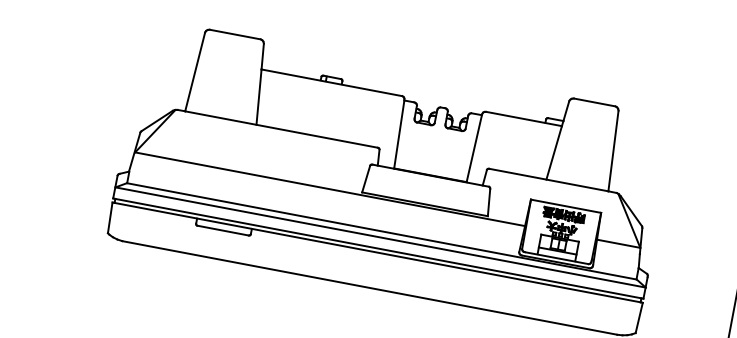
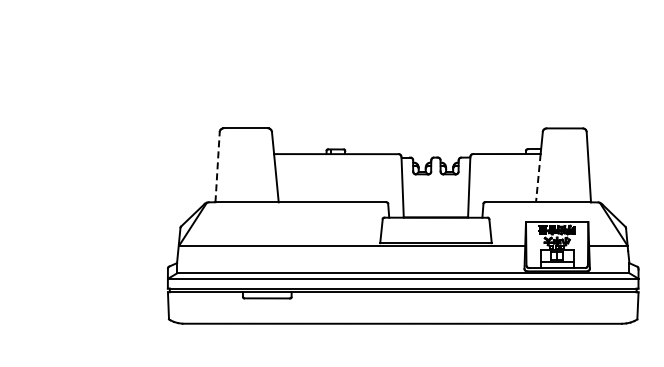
line: (195, 71) -> (217, 166), solid -> dashed
line: (554, 153) -> (538, 178), solid -> dashed

